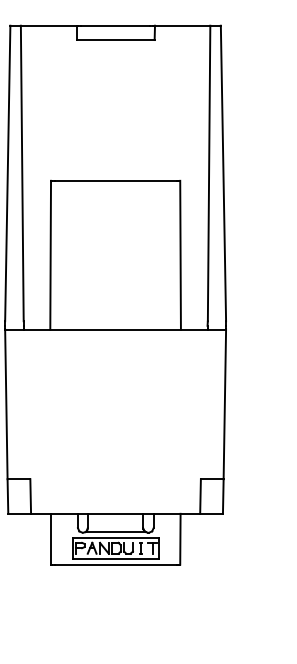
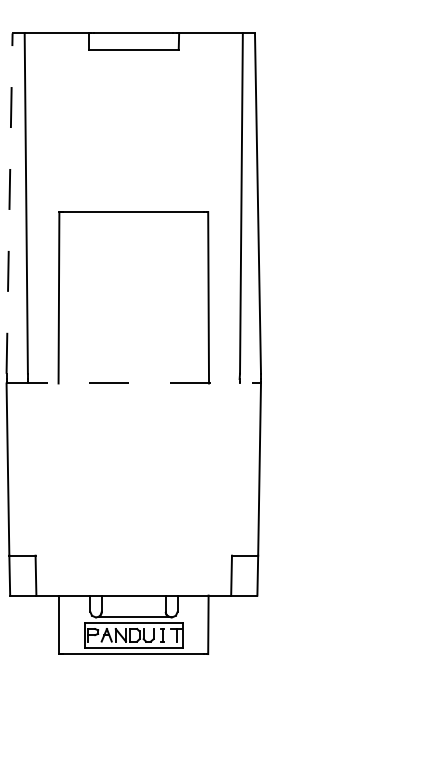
line: (7, 173) -> (9, 203), solid -> dashed
line: (116, 329) -> (134, 383), solid -> dashed

